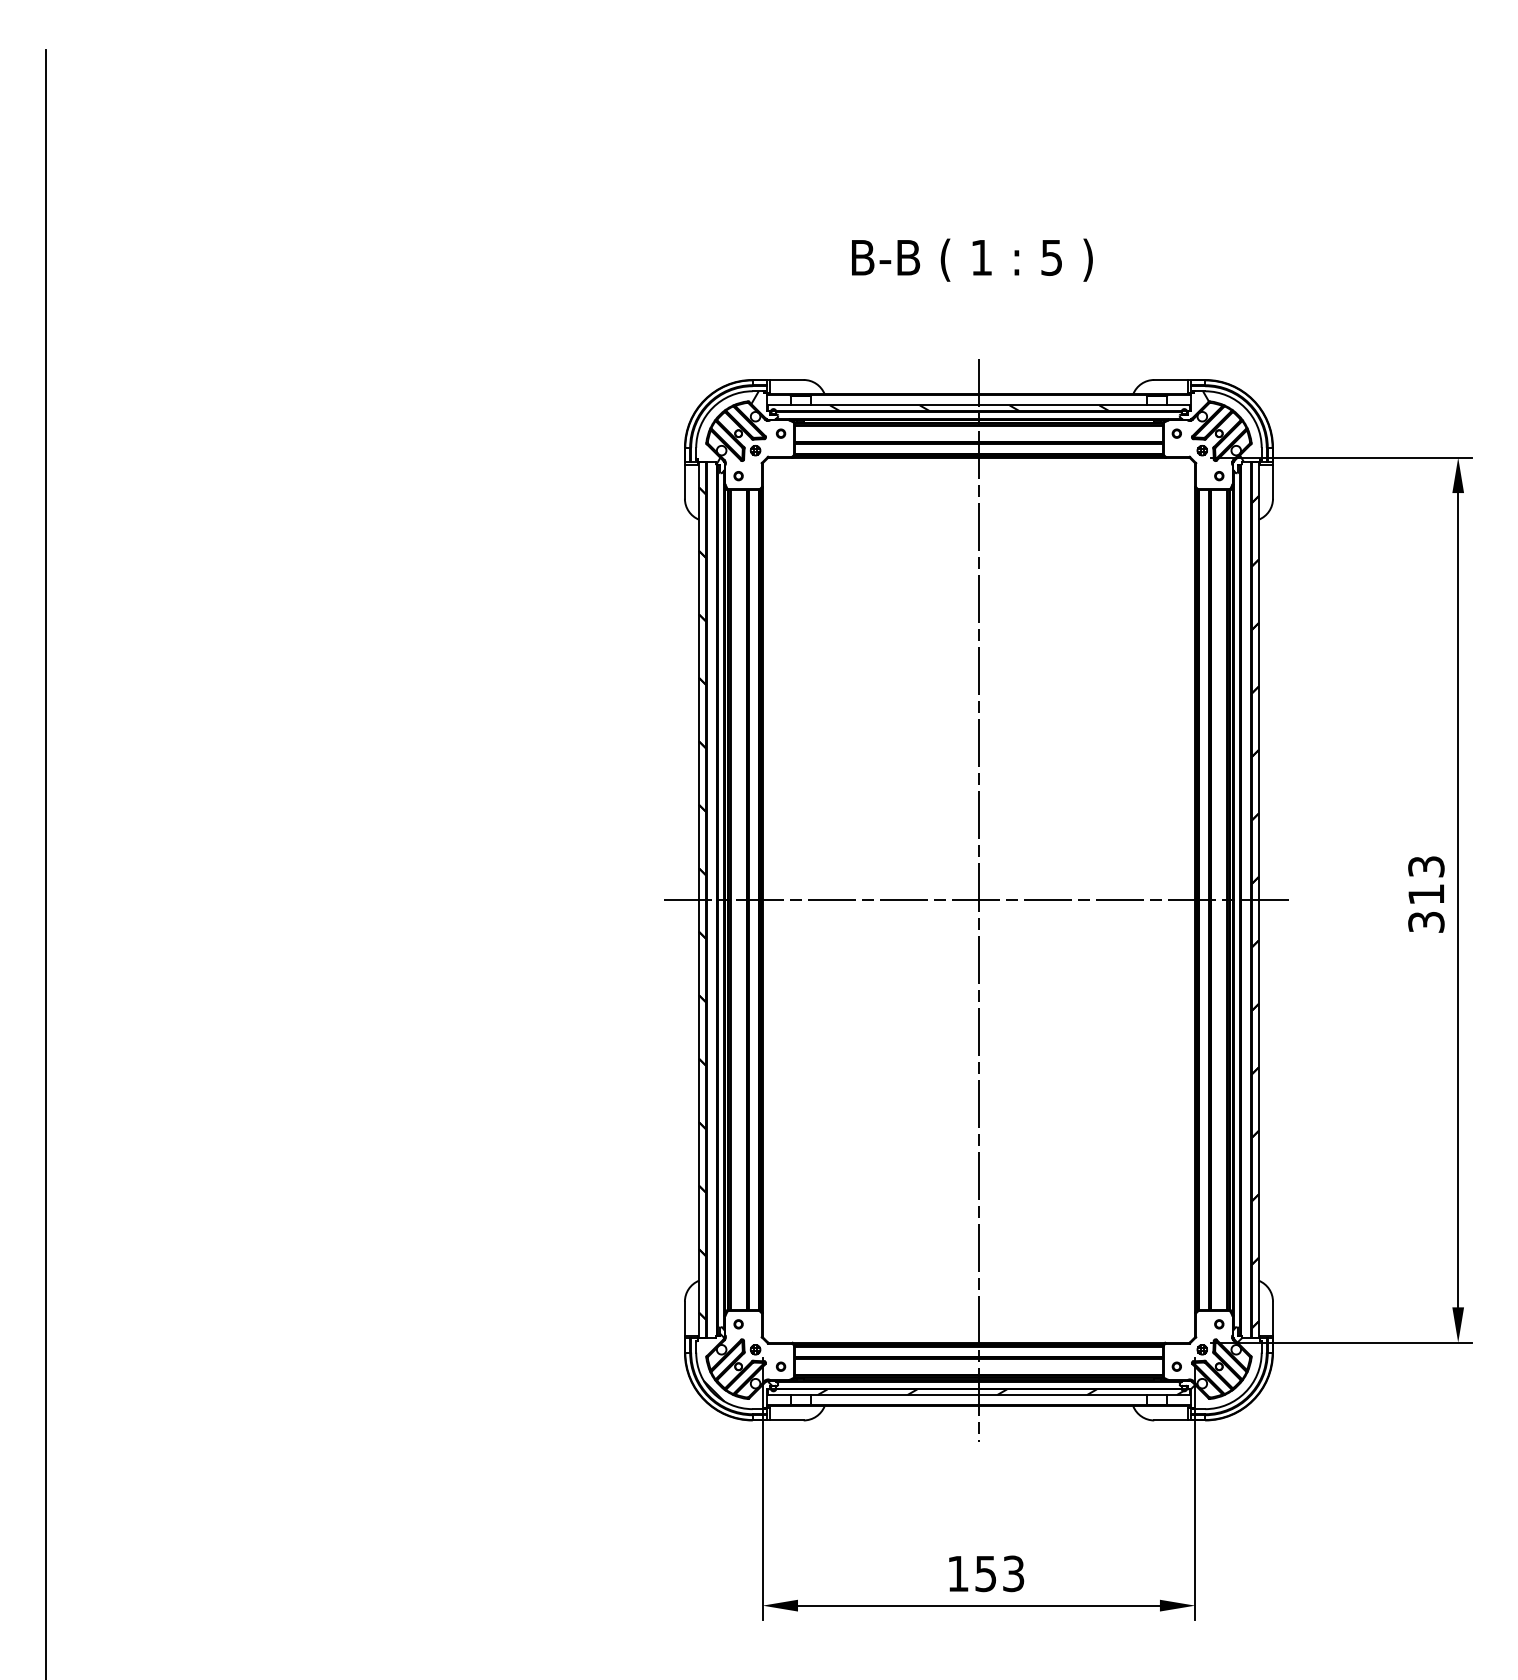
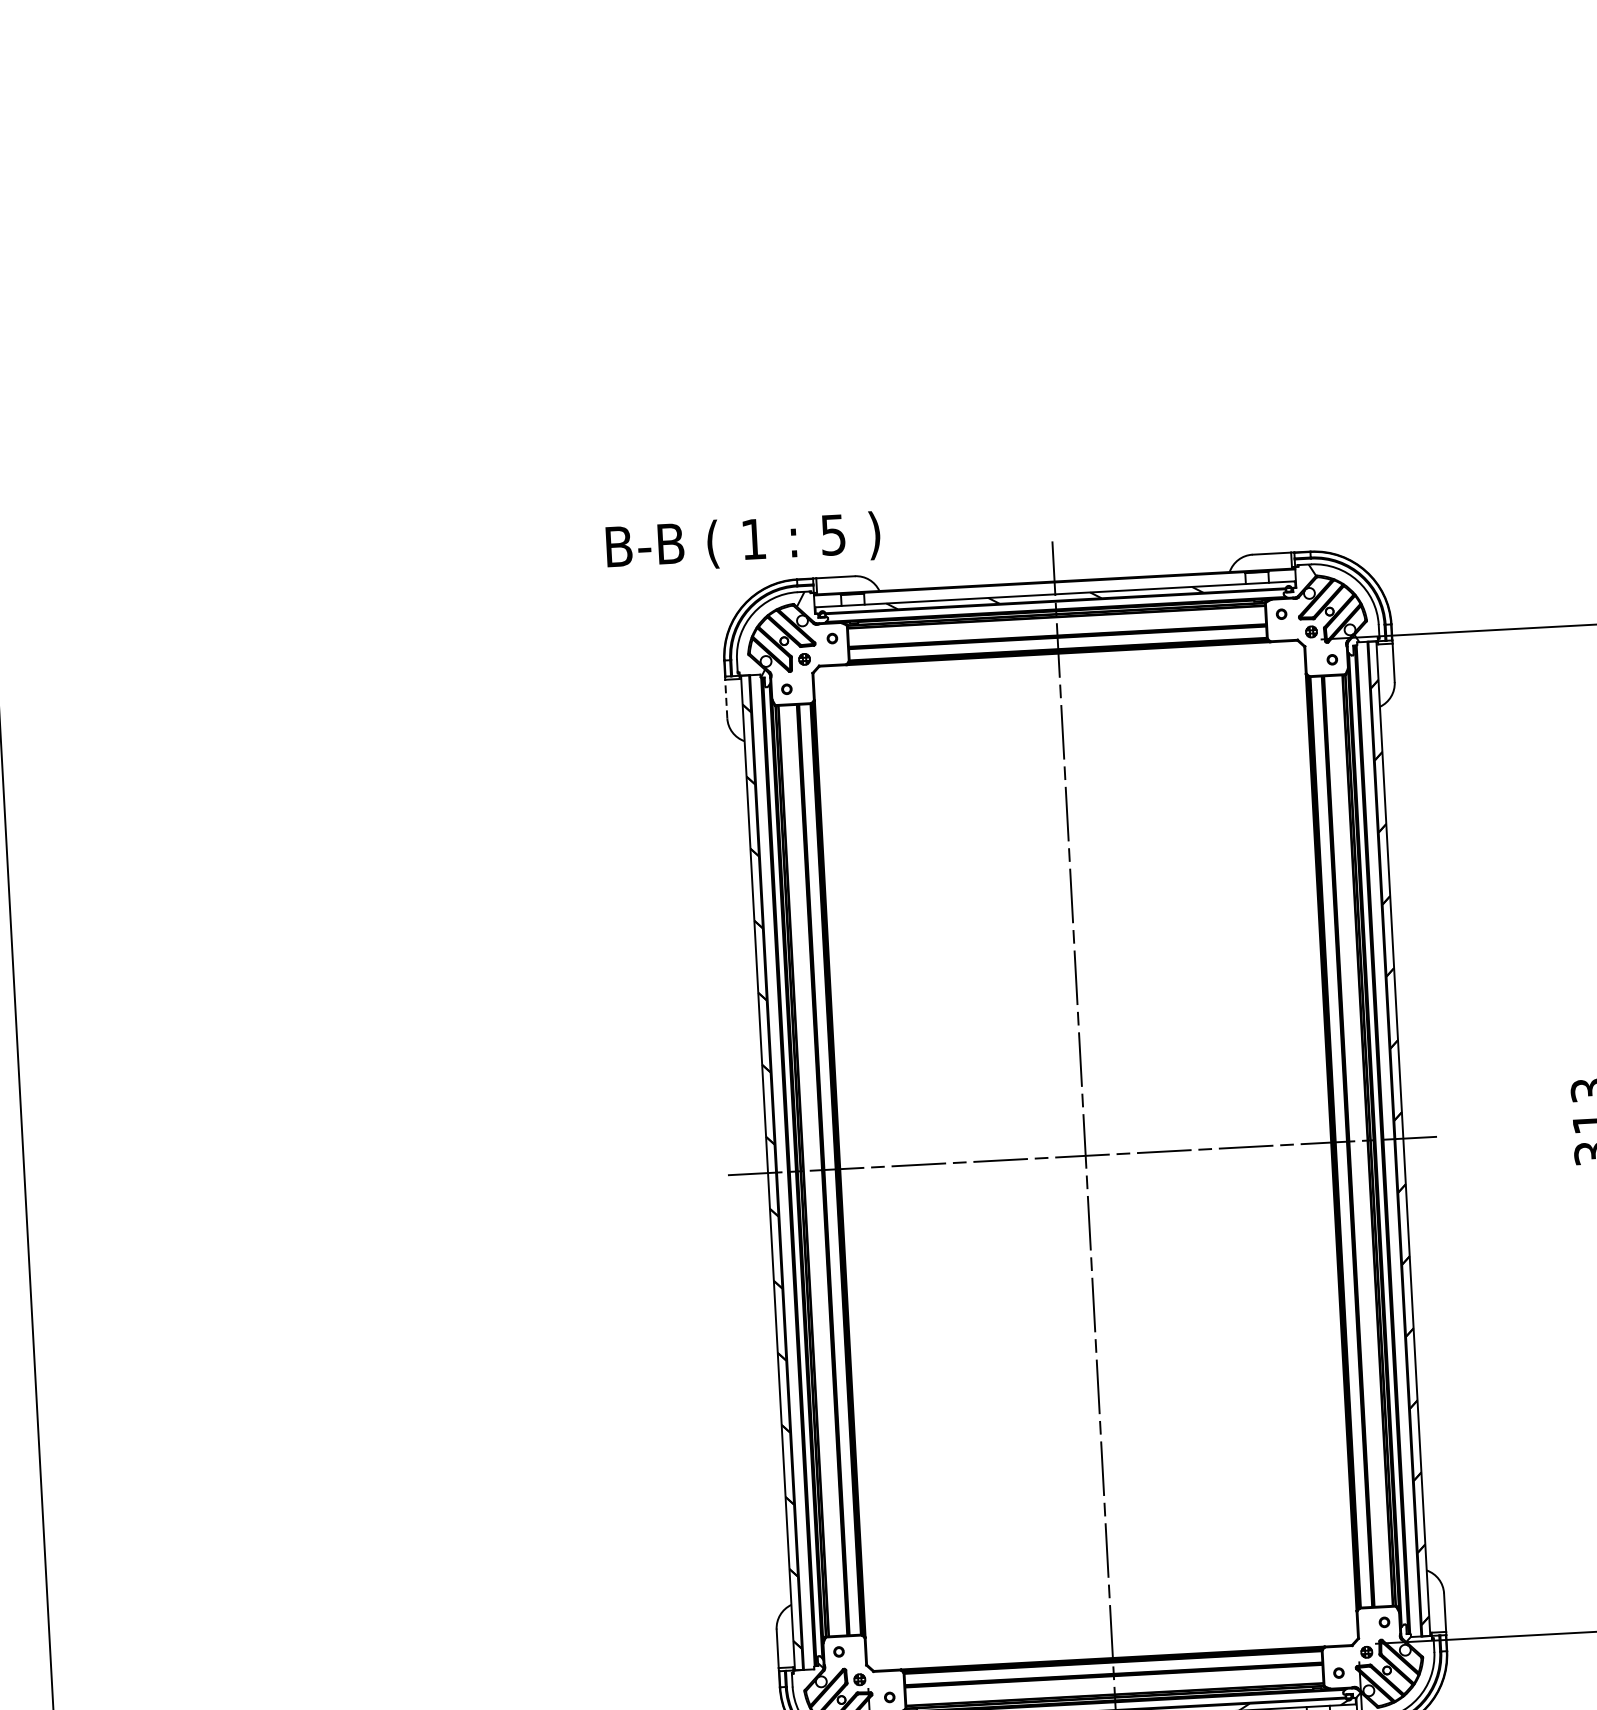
text: (972, 259) -> (743, 541), moved
line: (684, 481) -> (725, 698), solid -> dashed

